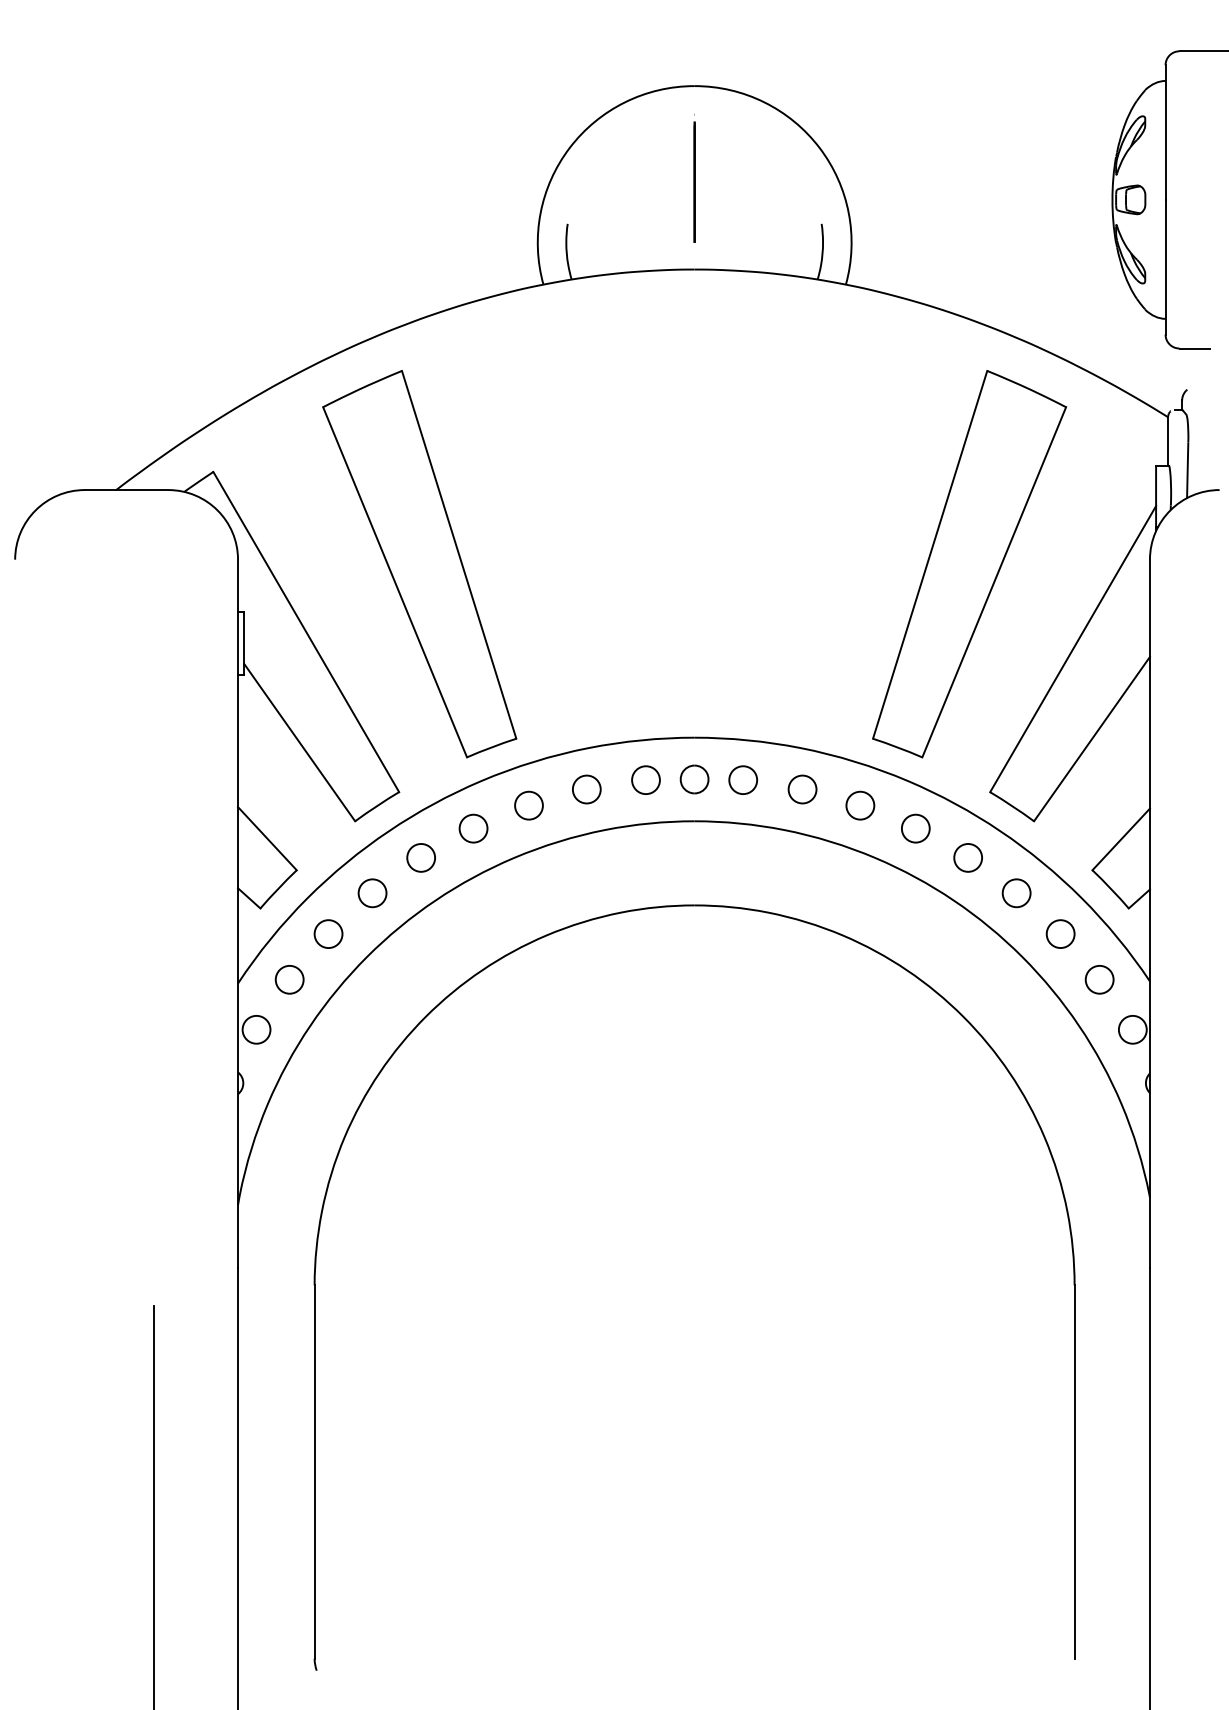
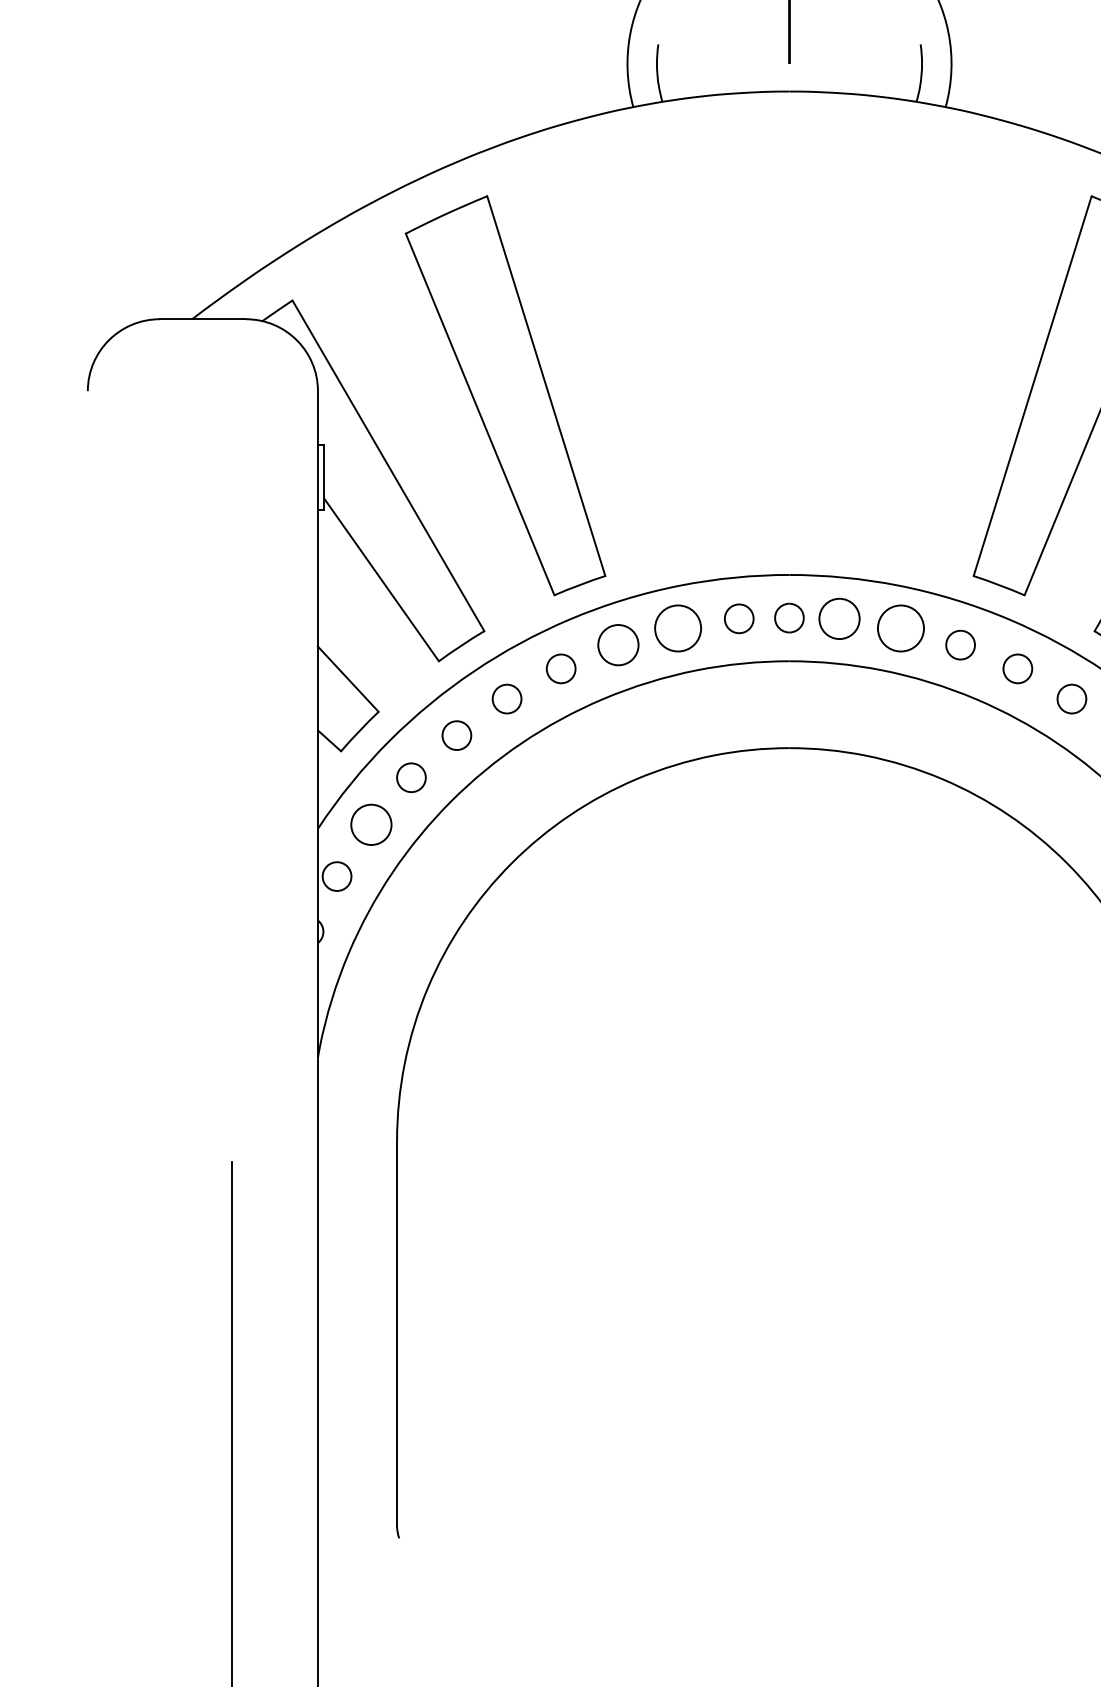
circle: (743, 779) -> (839, 618), size x1.4
circle: (586, 789) -> (677, 628), size x1.6
circle: (802, 789) -> (900, 628), size x1.6
circle: (528, 805) -> (617, 644), size x1.4
circle: (289, 979) -> (371, 824), size x1.4

